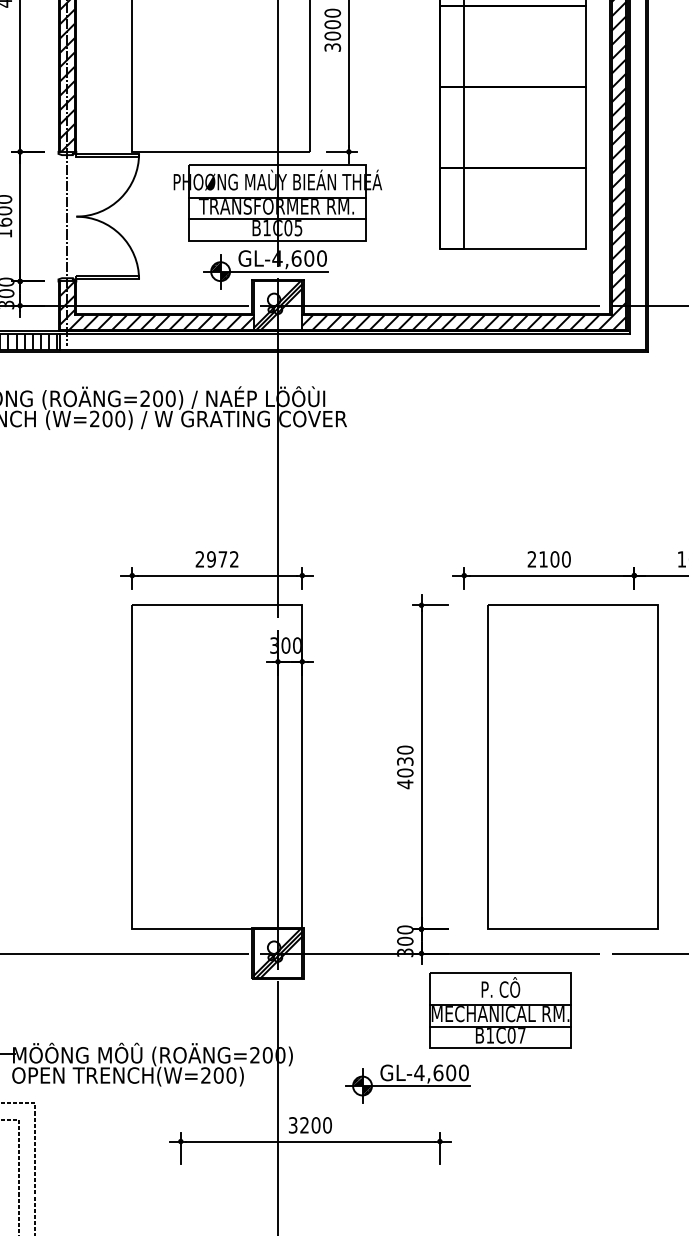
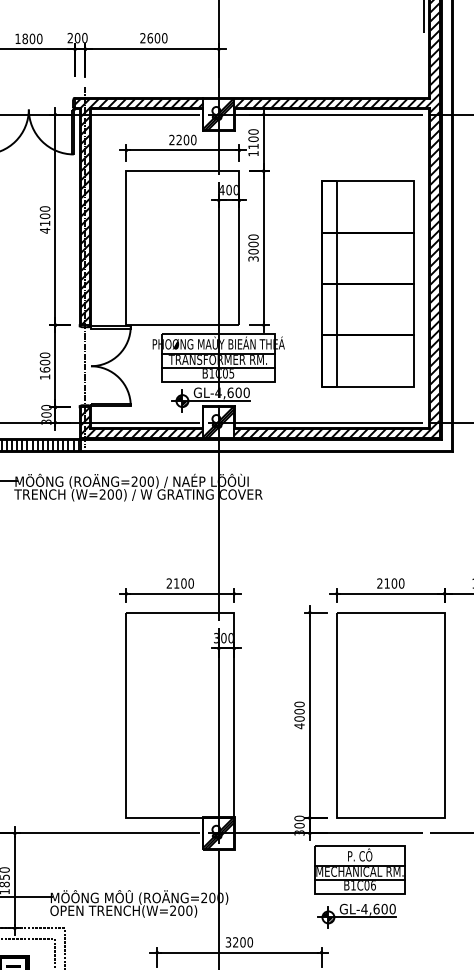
text: (222, 559) -> (183, 583), 2972 -> 2100
text: (405, 761) -> (299, 711), 4030 -> 4000
part: (572, 767) -> (390, 715), moved
text: (521, 1035) -> (373, 885), B1C07 -> B1C06
part: (406, 1082) -> (356, 915), moved

